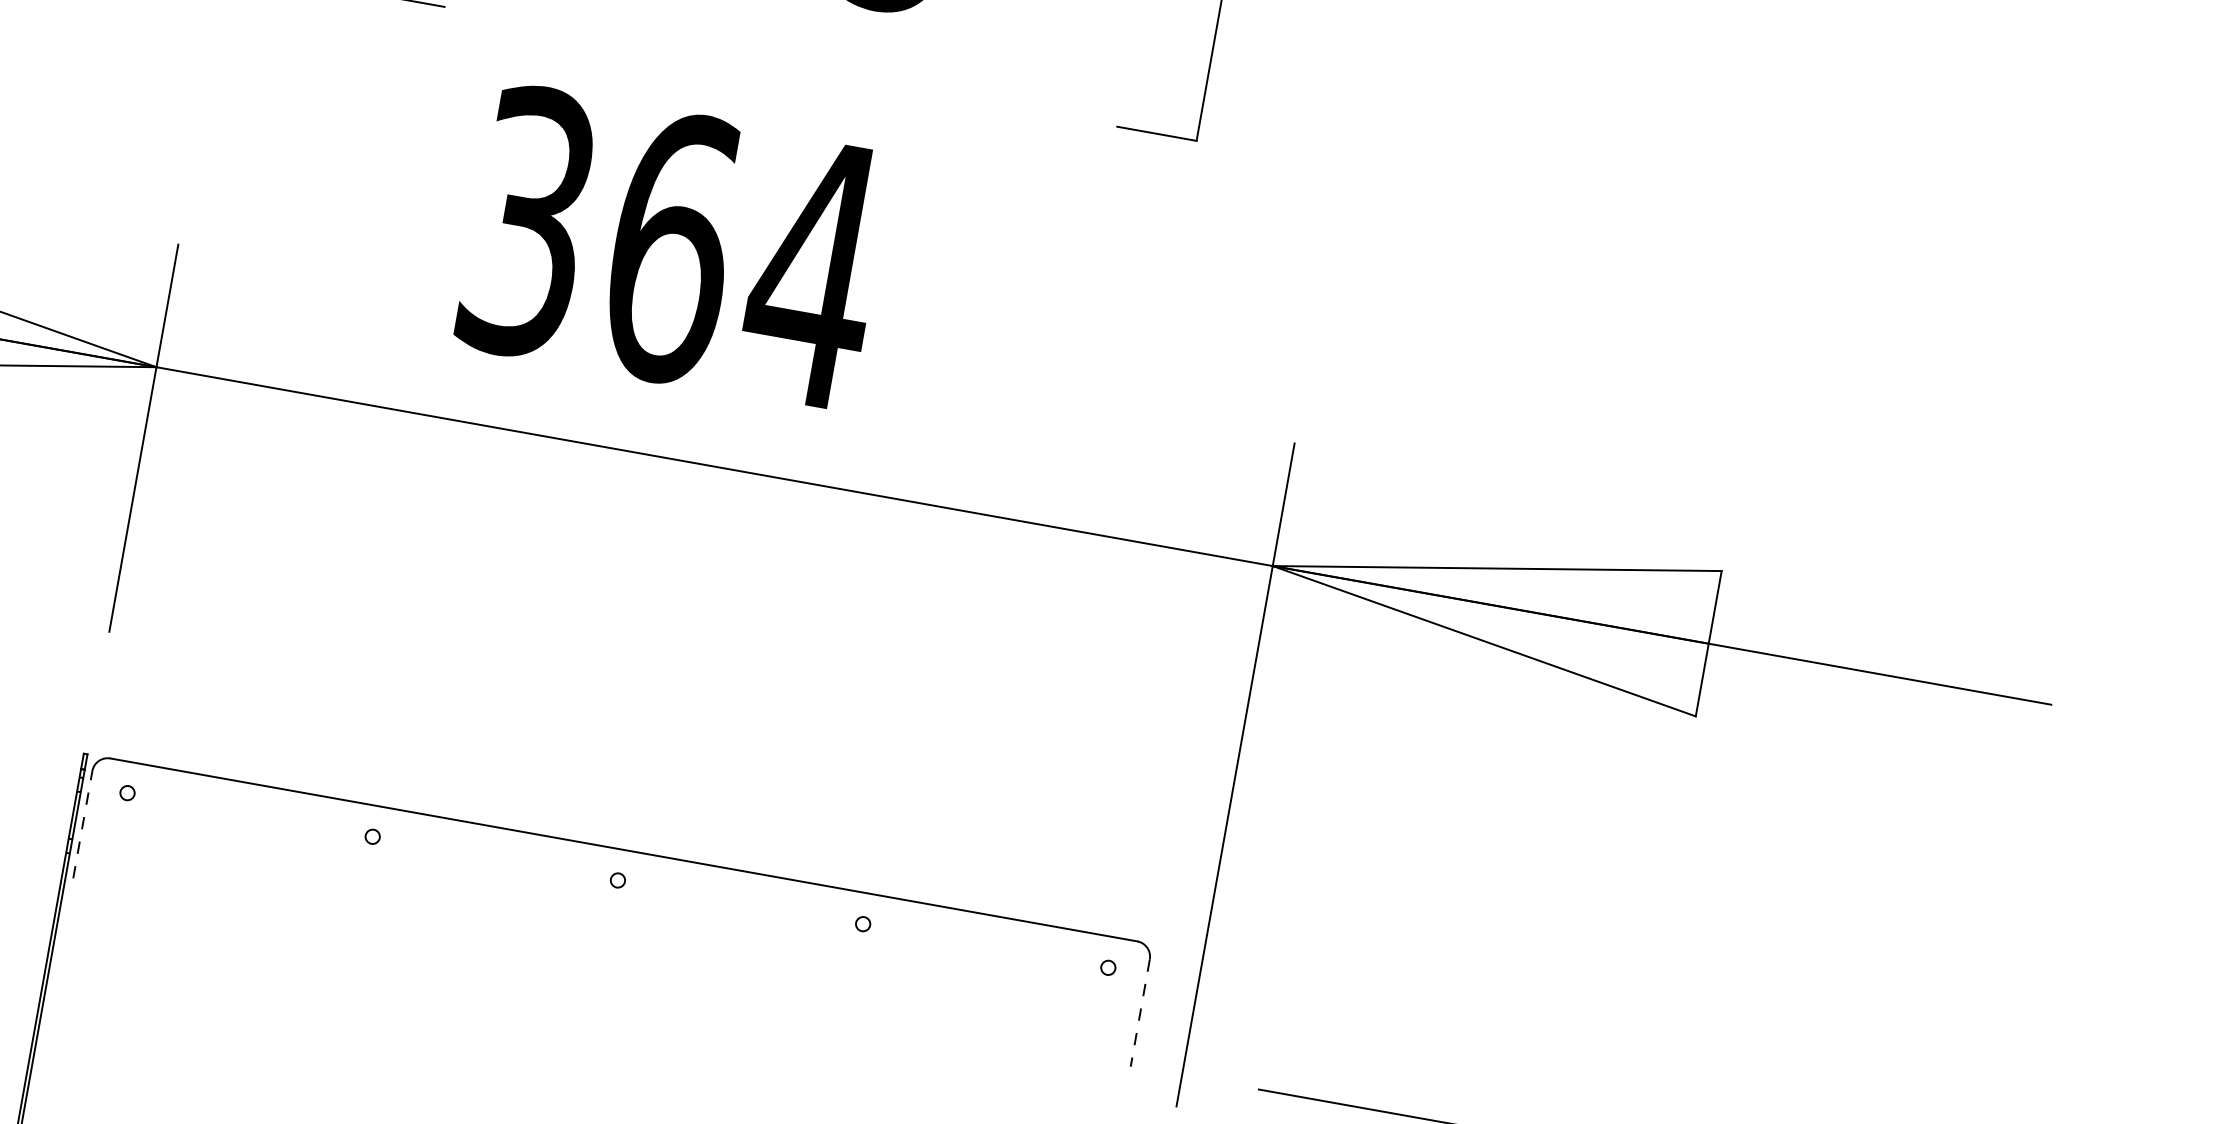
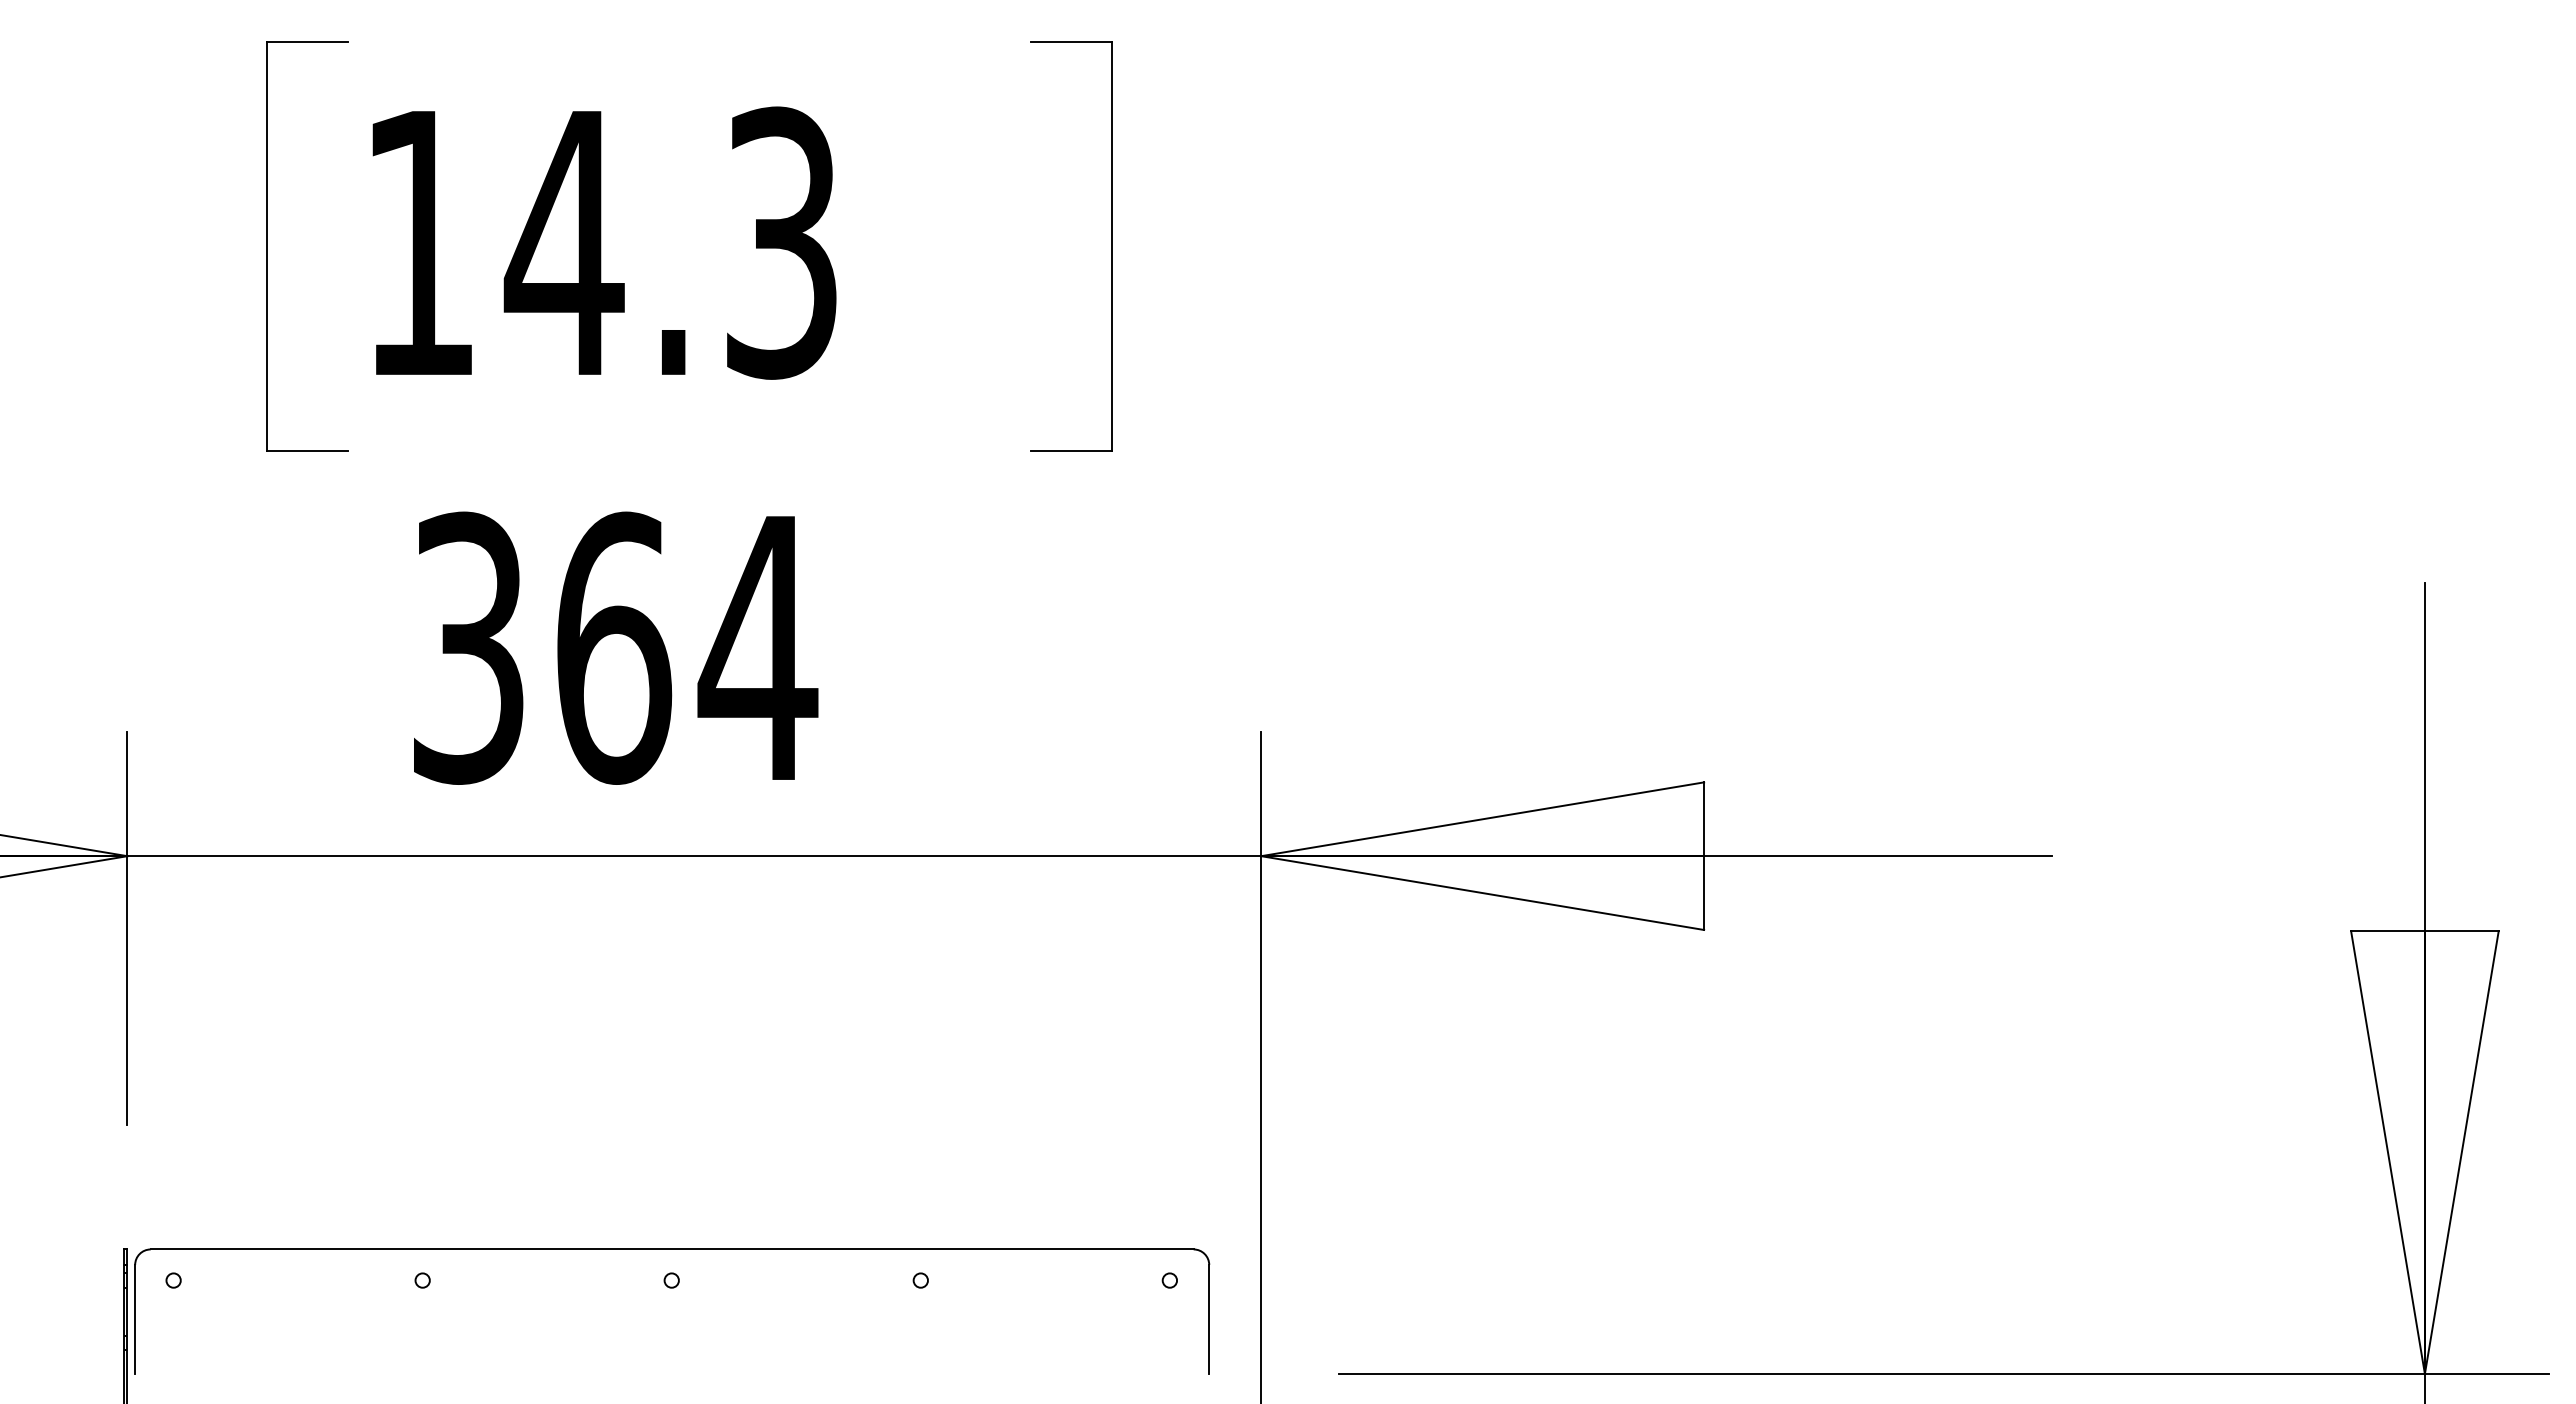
line: (83, 824) -> (135, 1319), dashed -> solid
line: (1140, 1014) -> (1209, 1320), dashed -> solid

